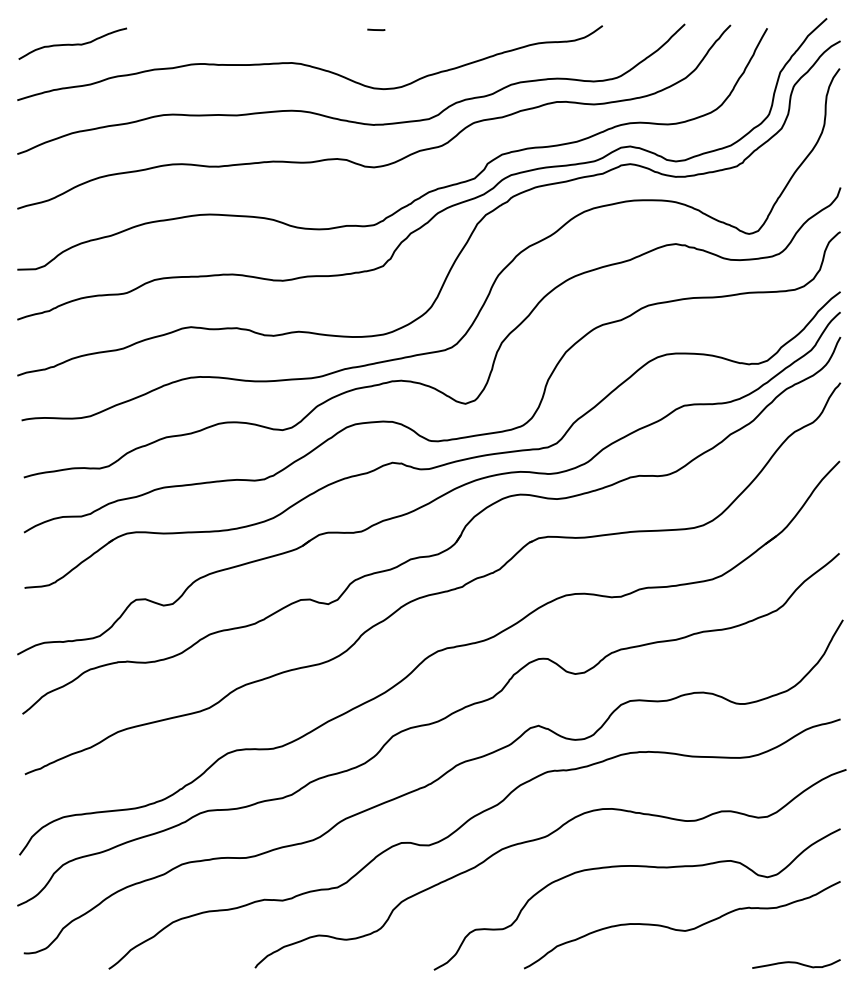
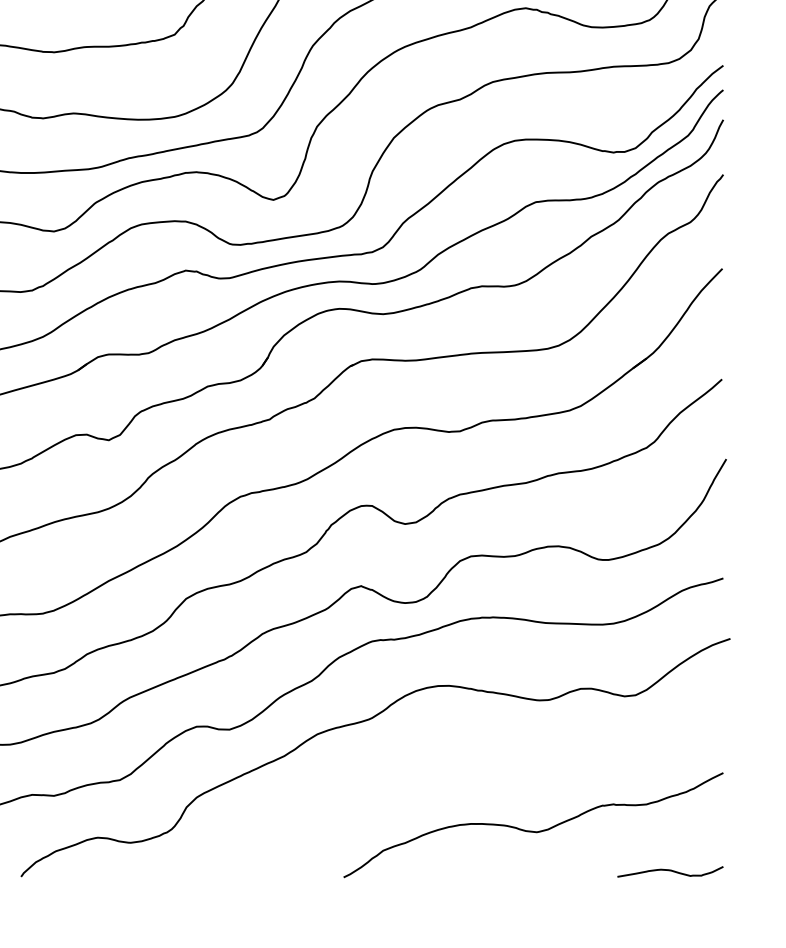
curve: (640, 867) -> (483, 756), removed

